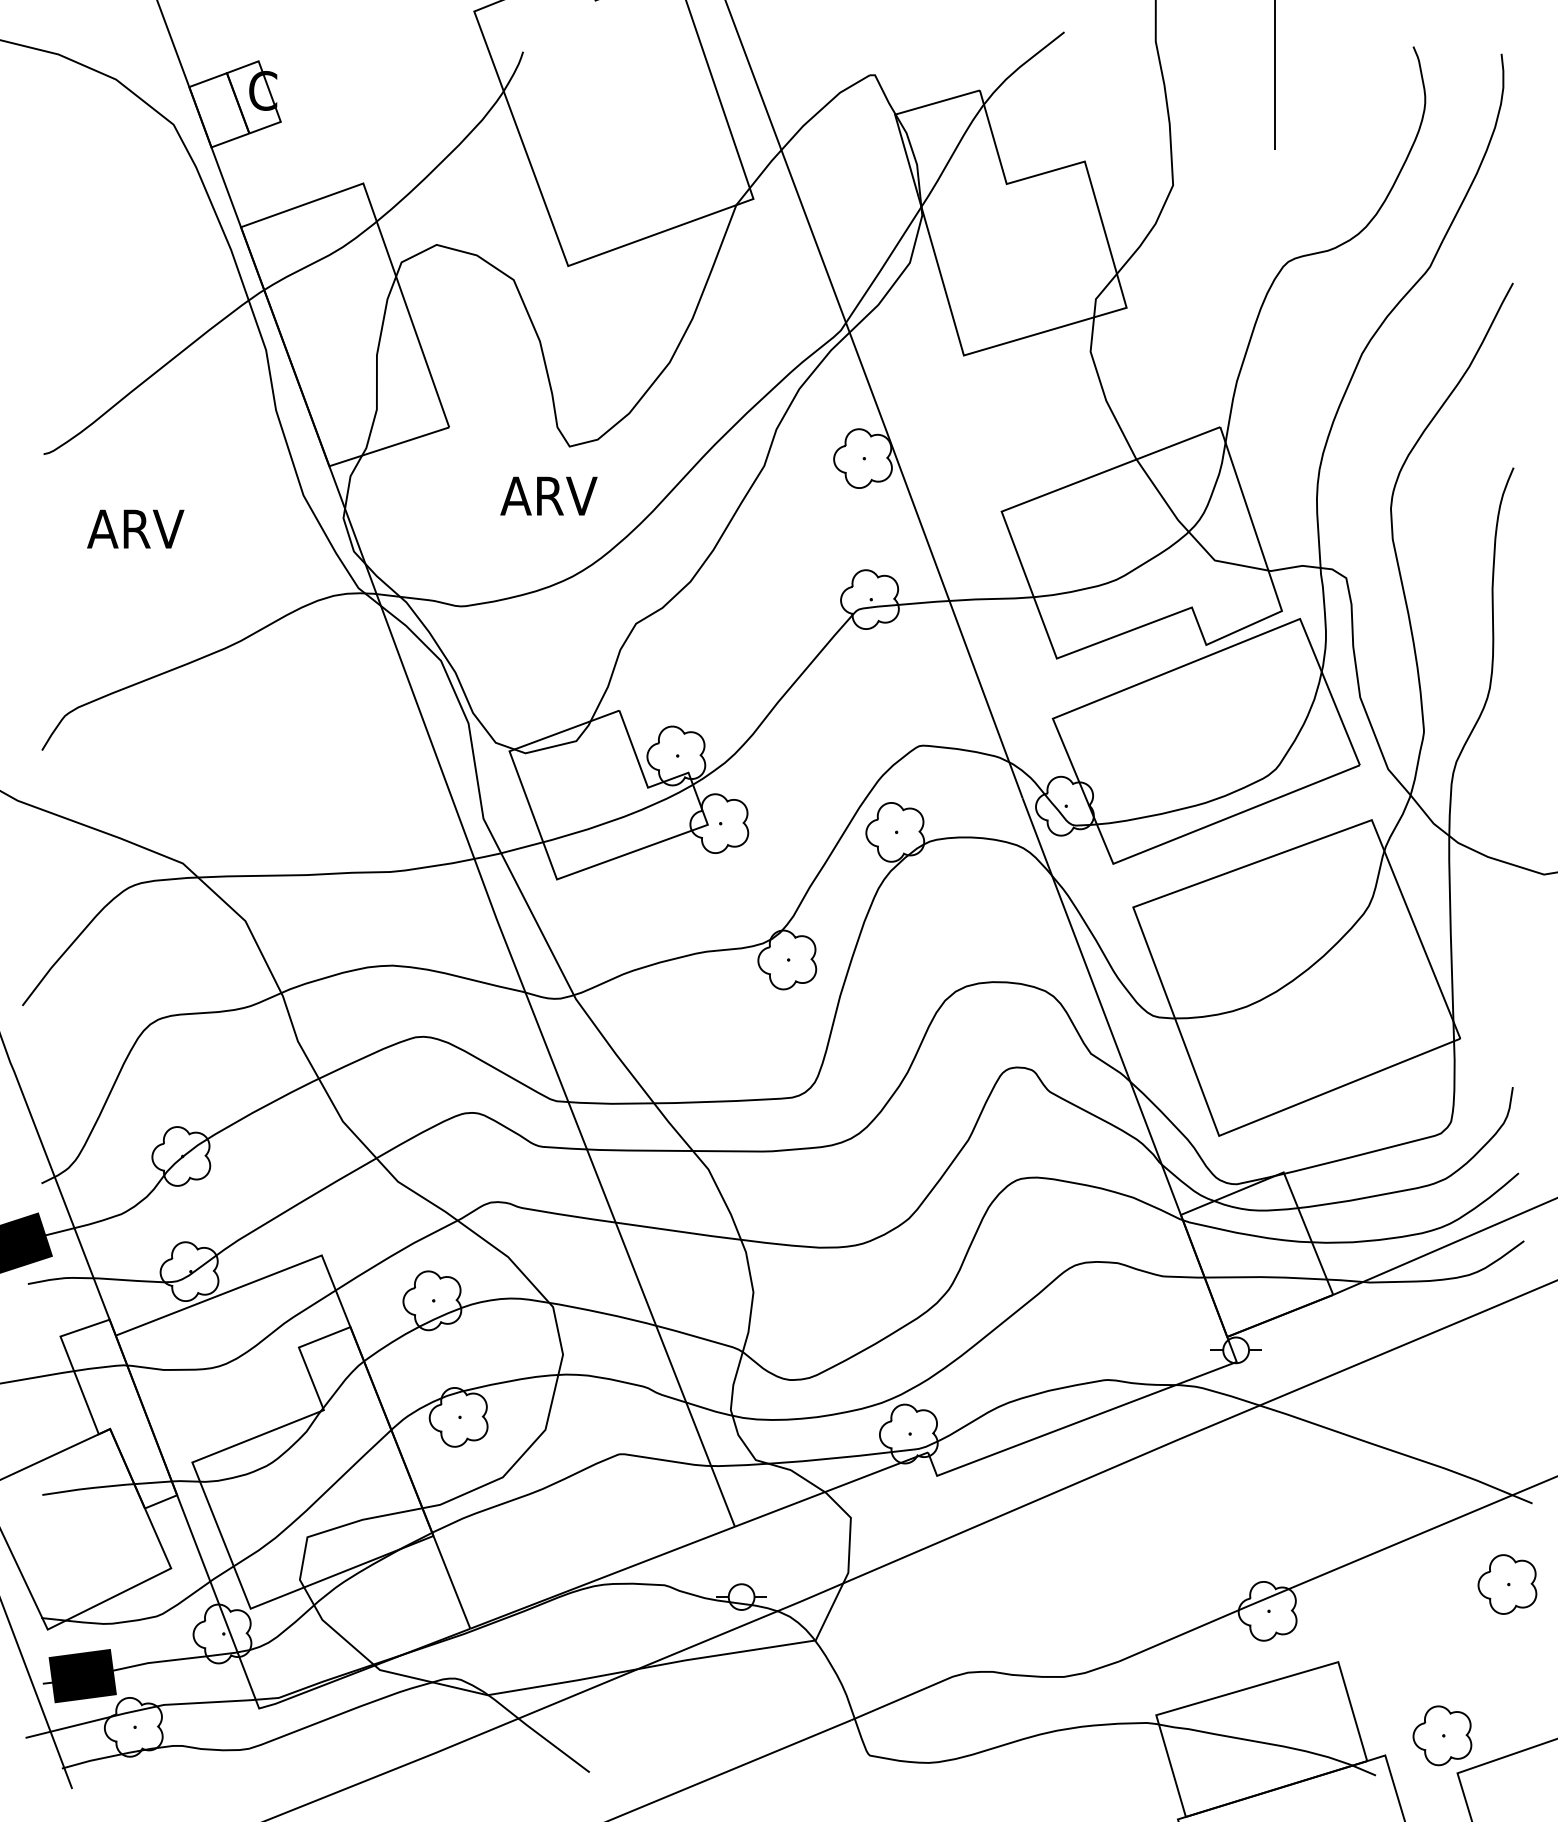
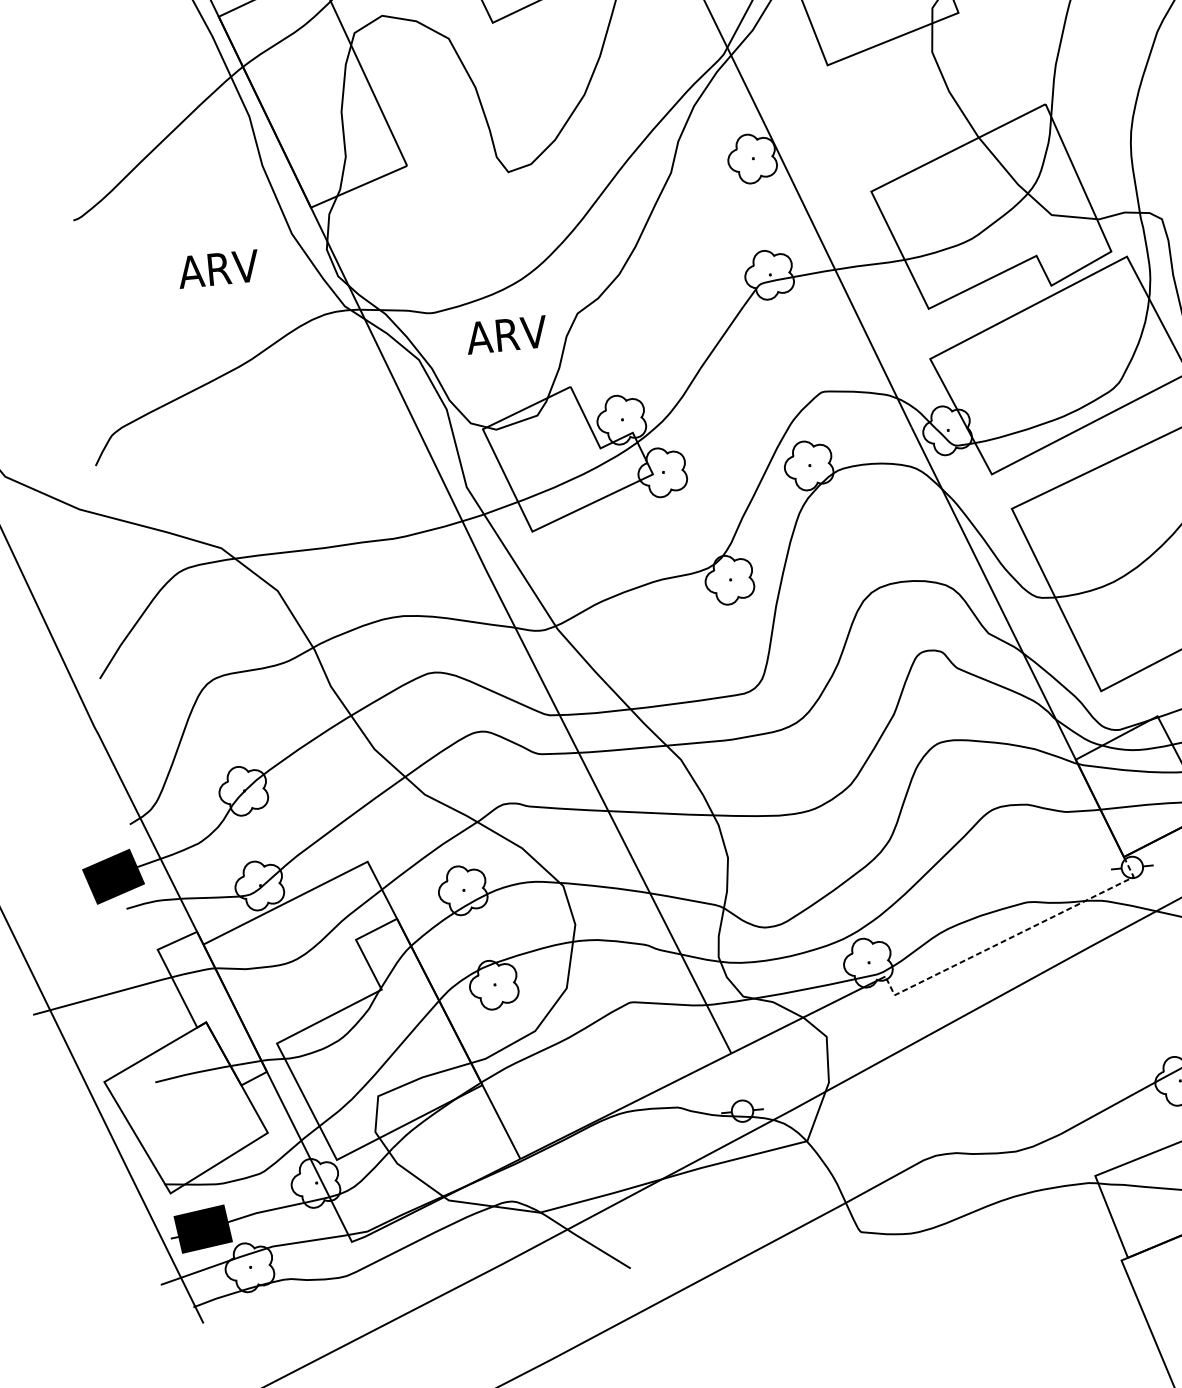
text: (548, 495) -> (506, 334), moved
text: (135, 528) -> (218, 268), moved
line: (1087, 1418) -> (1014, 935), solid -> dashed

